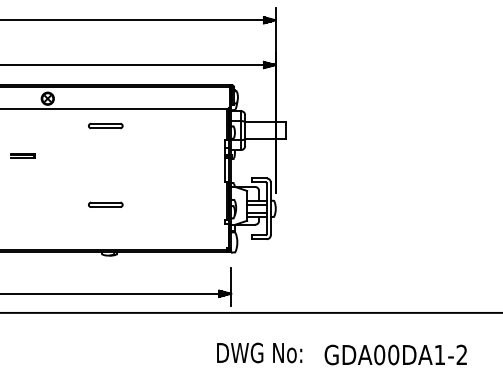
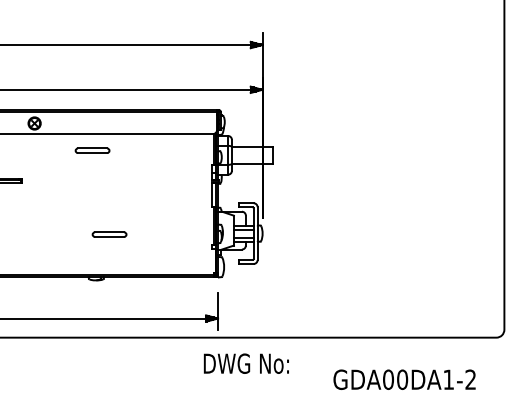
part: (105, 204) -> (109, 234), moved
text: (258, 352) -> (245, 363), moved
text: (395, 354) -> (404, 379), moved

